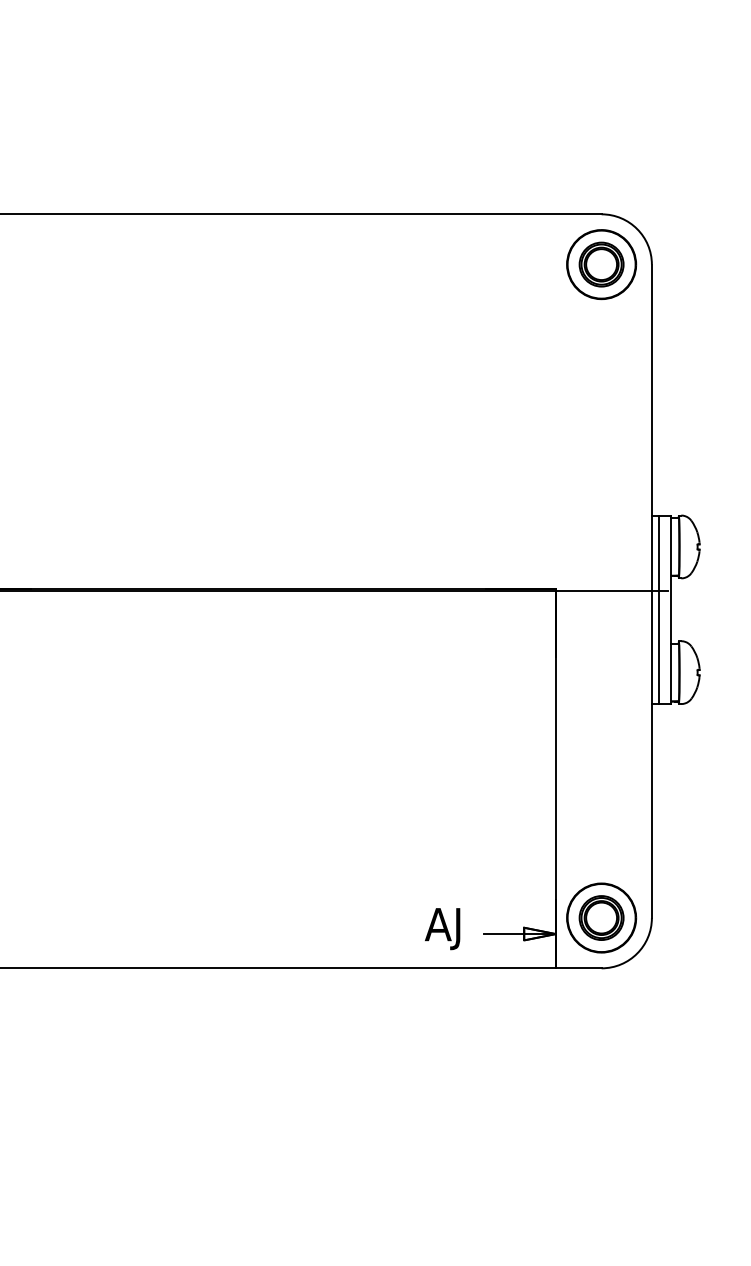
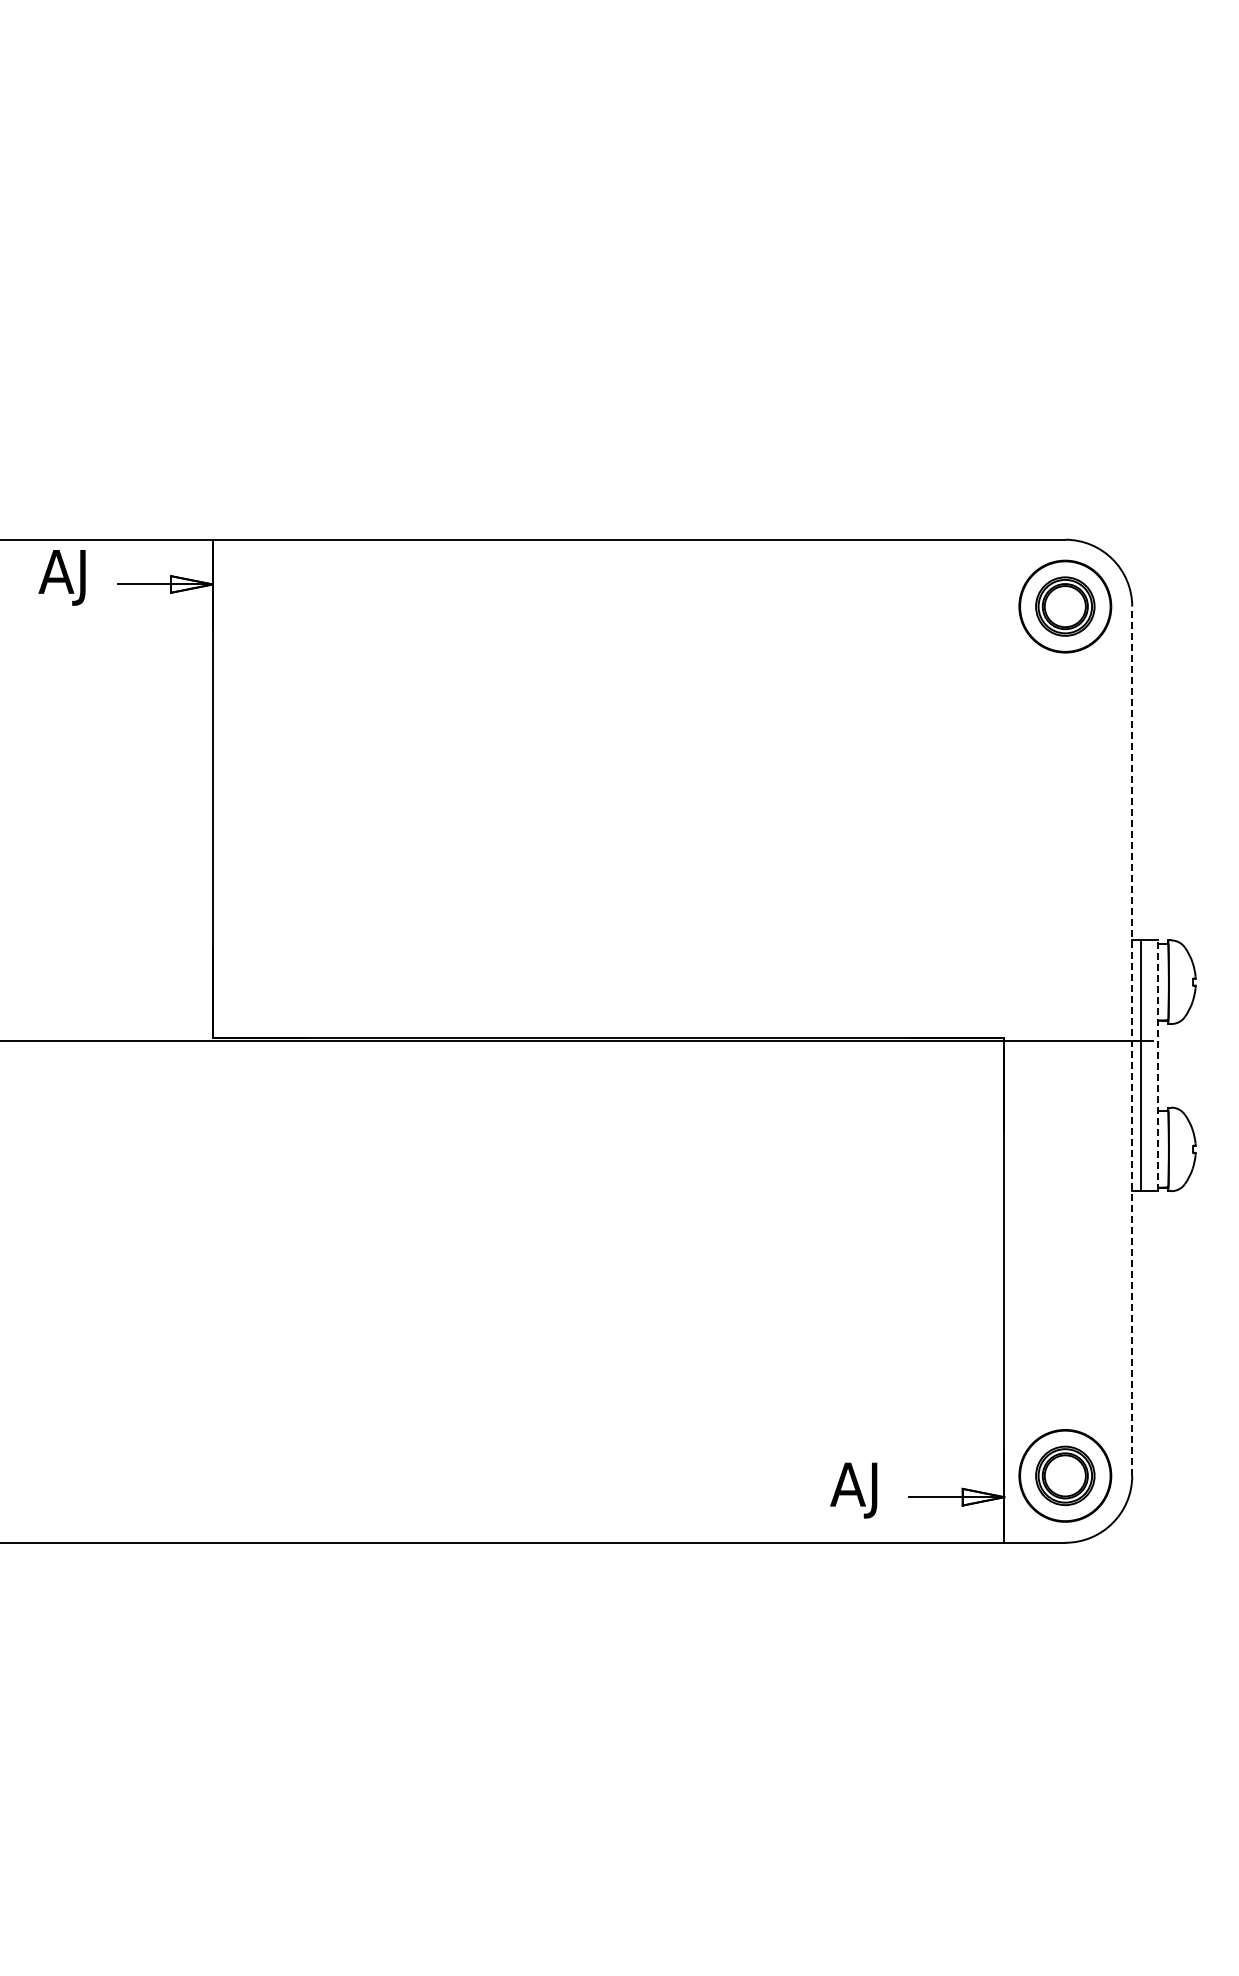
line: (652, 591) -> (1132, 1041), solid -> dashed
line: (671, 609) -> (1158, 1065), solid -> dashed

